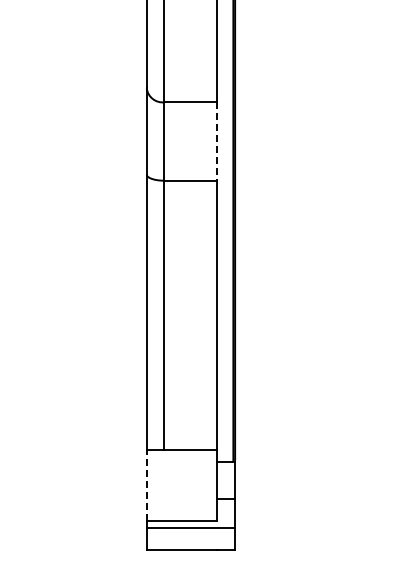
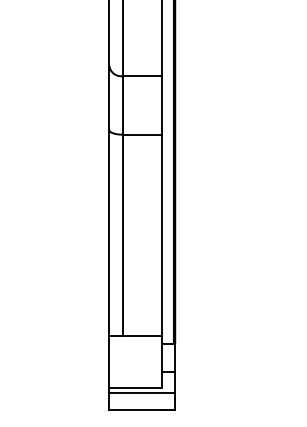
line: (217, 142) -> (162, 106), dashed -> solid
line: (146, 485) -> (109, 361), dashed -> solid

